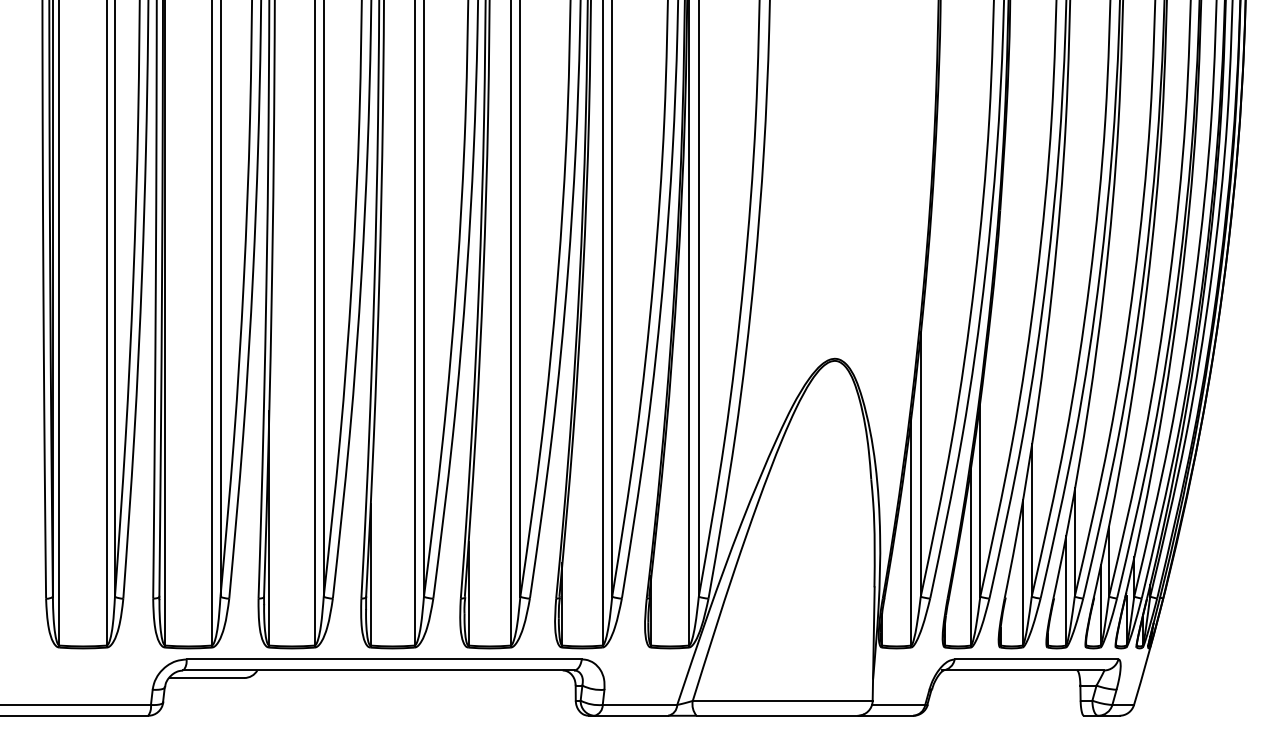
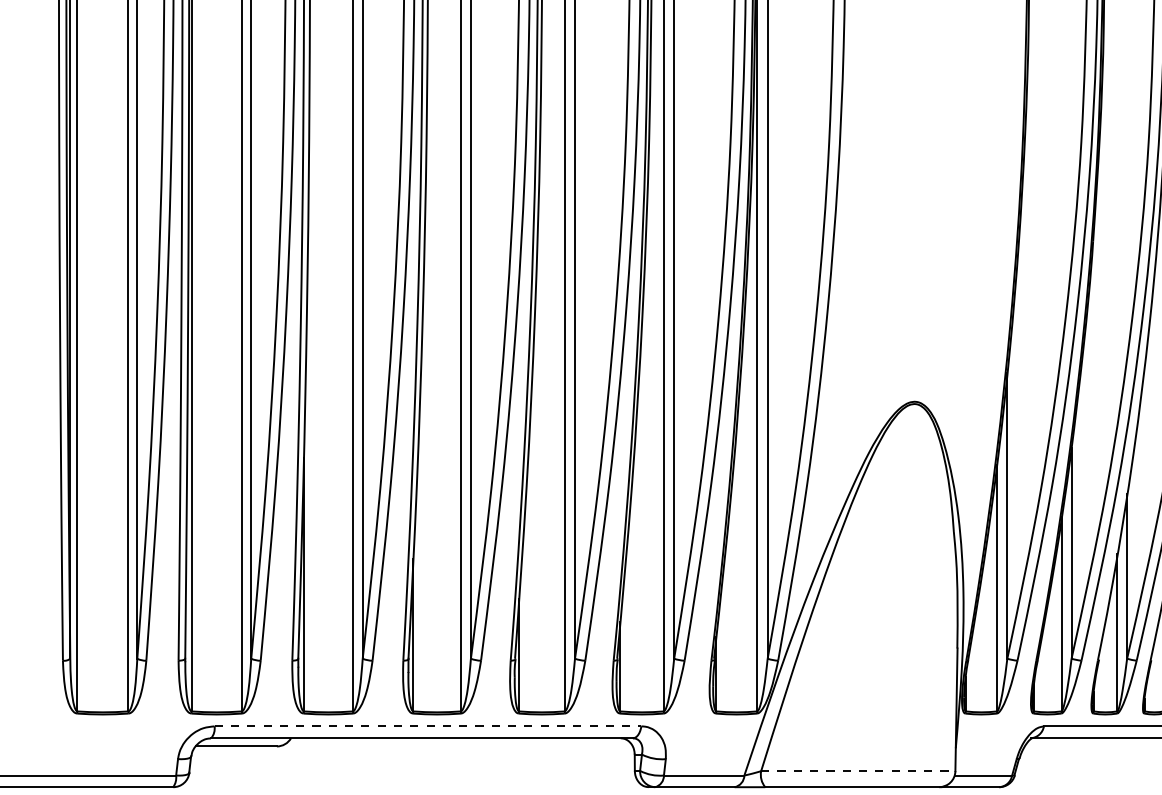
line: (384, 659) -> (428, 726), solid -> dashed
line: (782, 700) -> (858, 770), solid -> dashed

